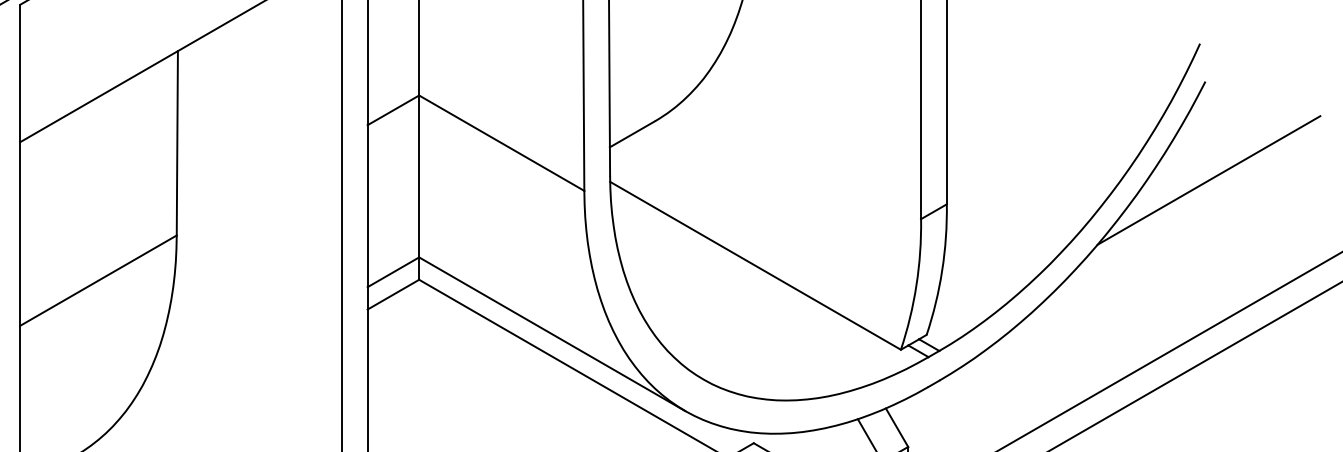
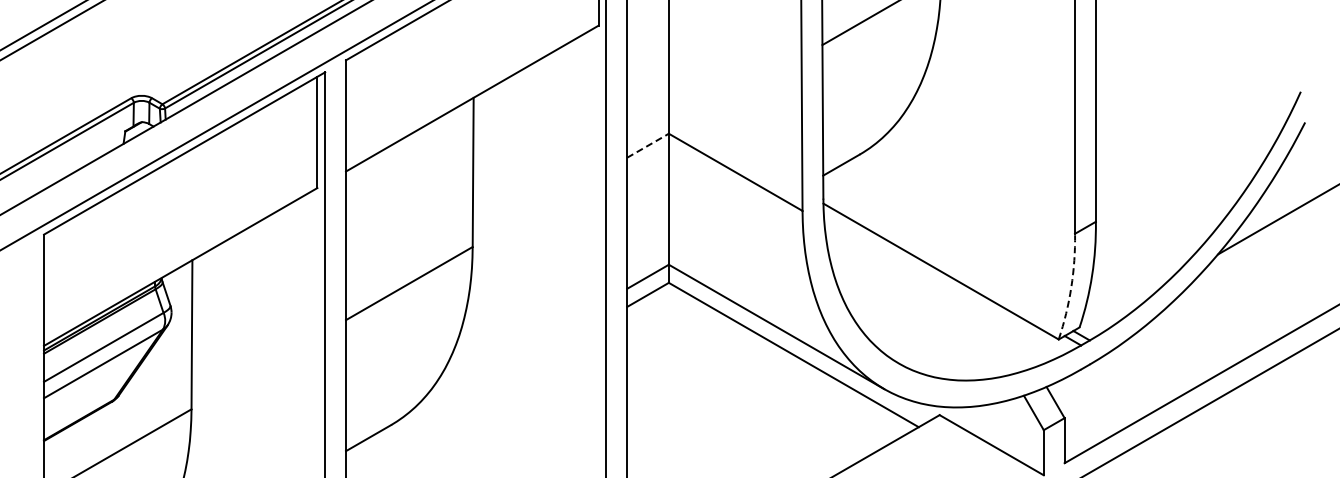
line: (393, 110) -> (648, 145), solid -> dashed
arc: (916, 285) -> (1071, 287), solid -> dashed

